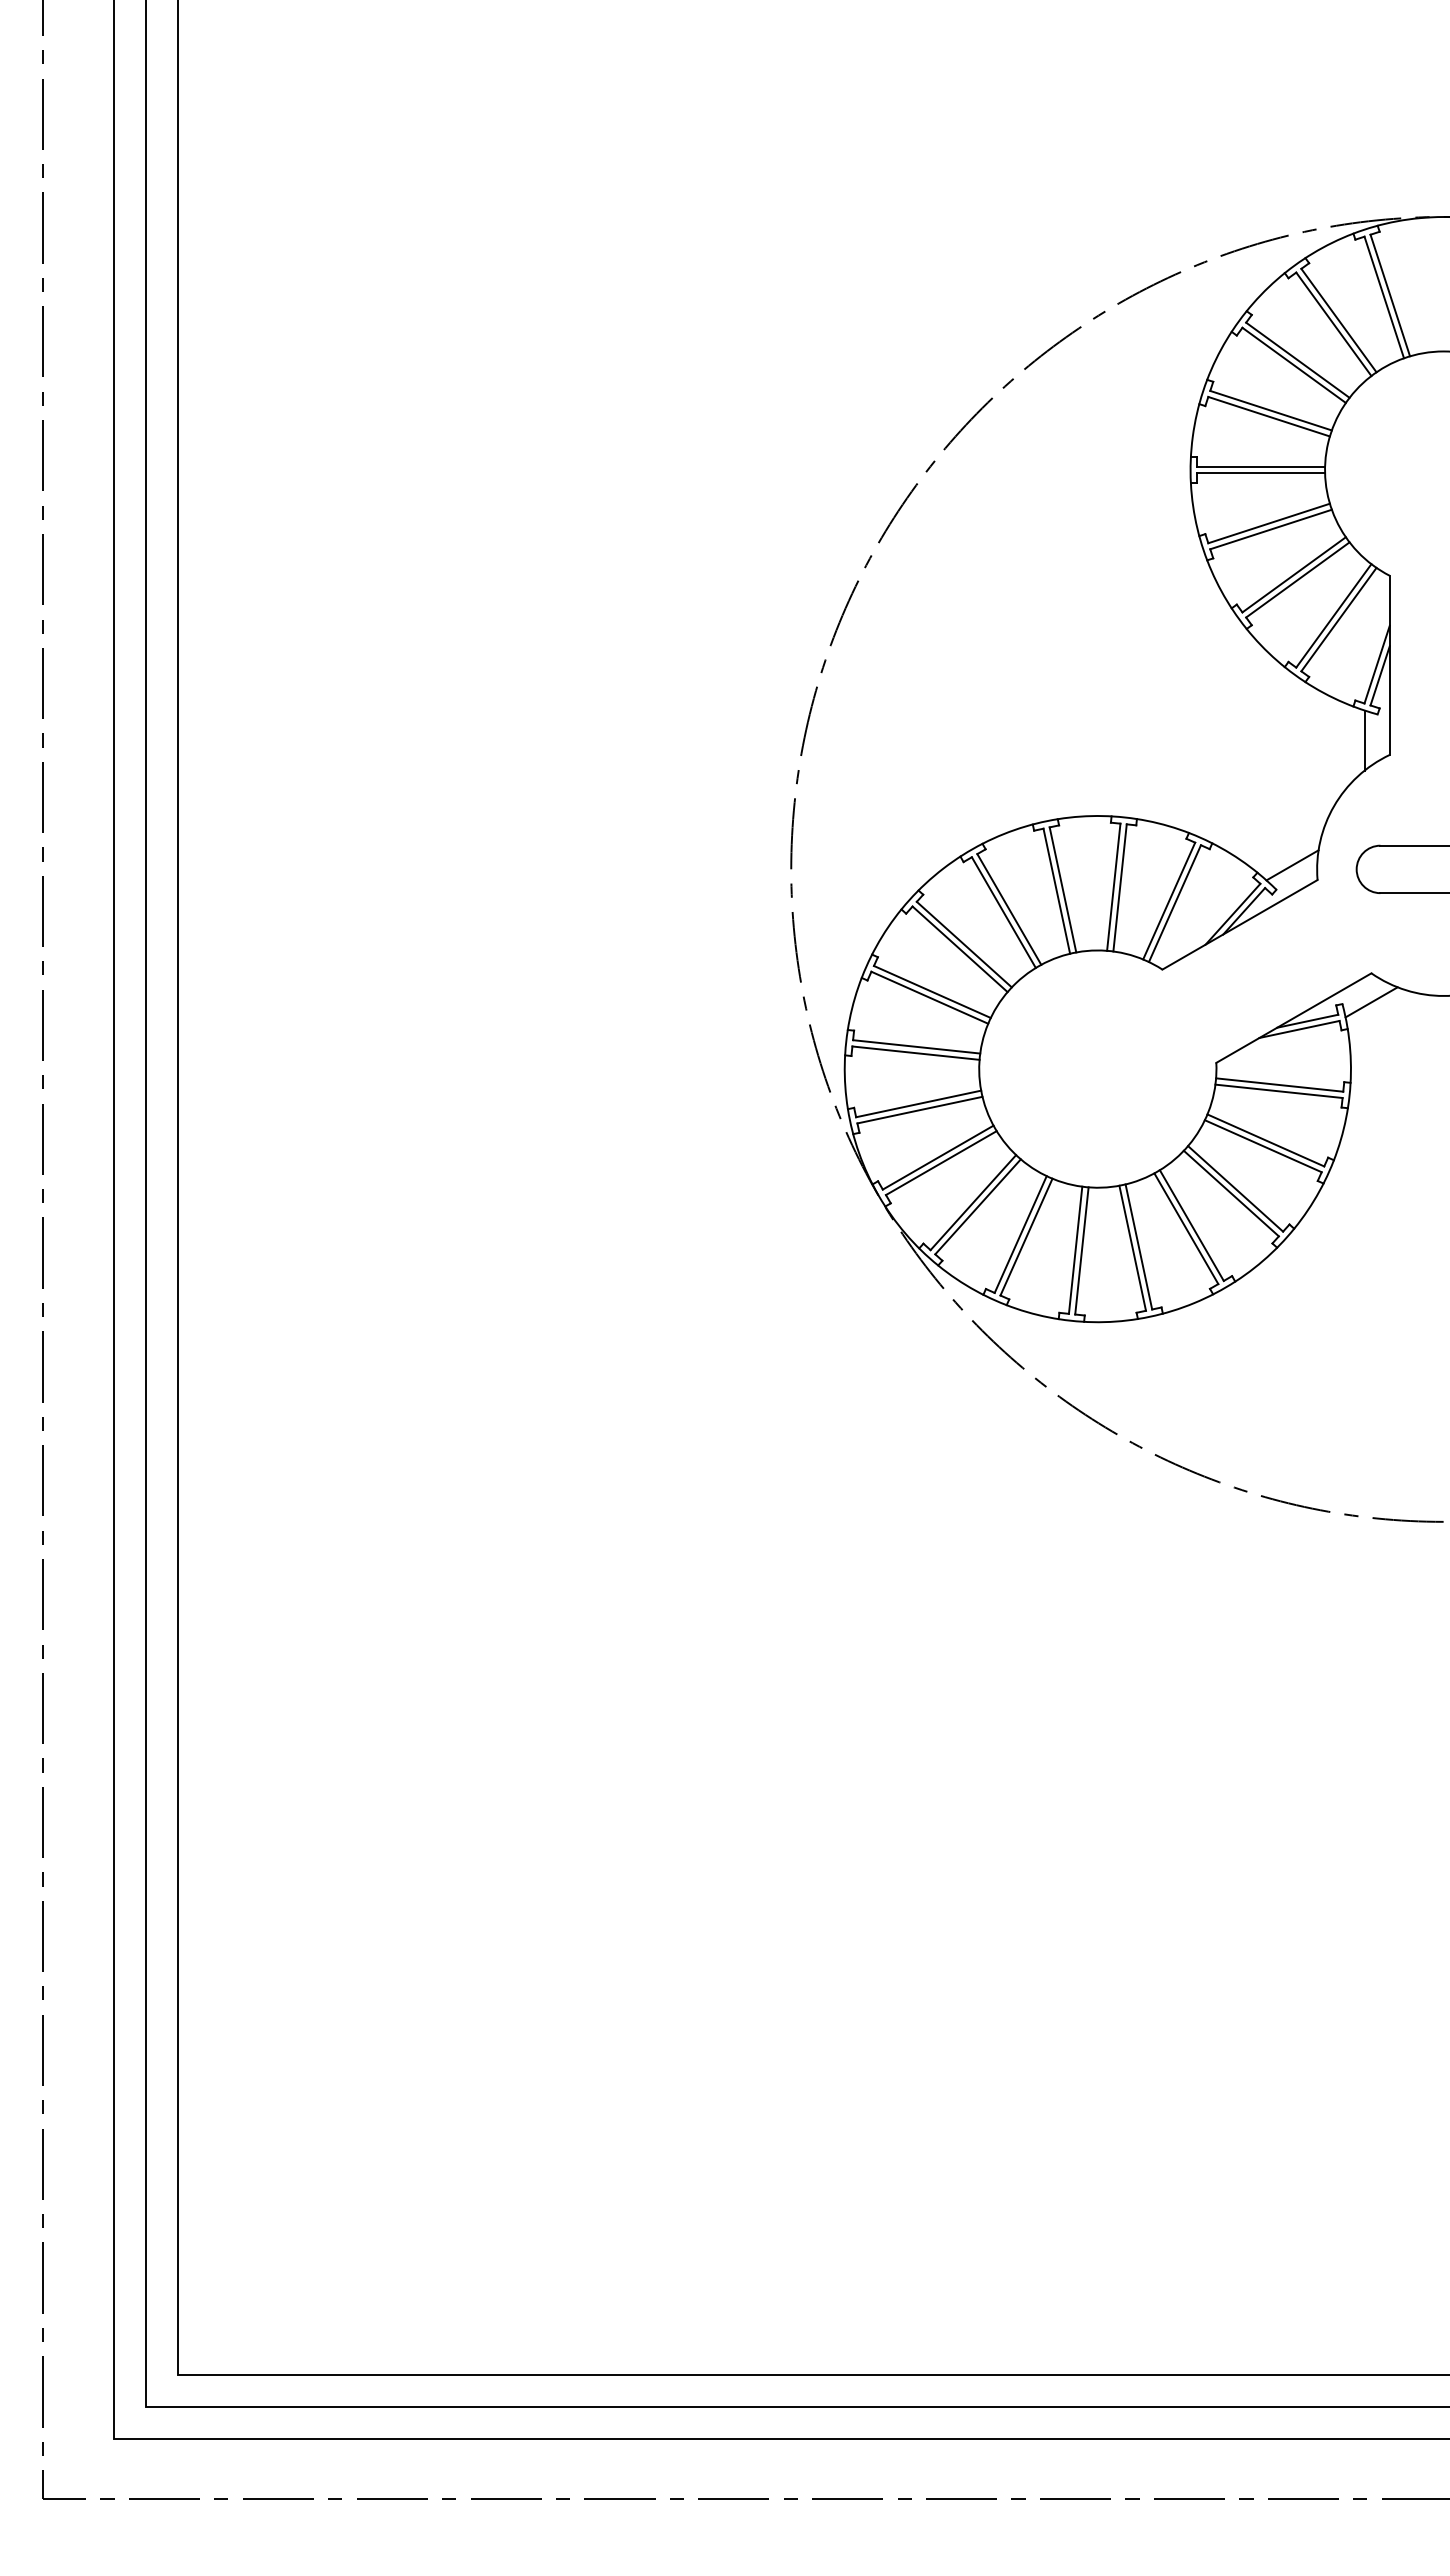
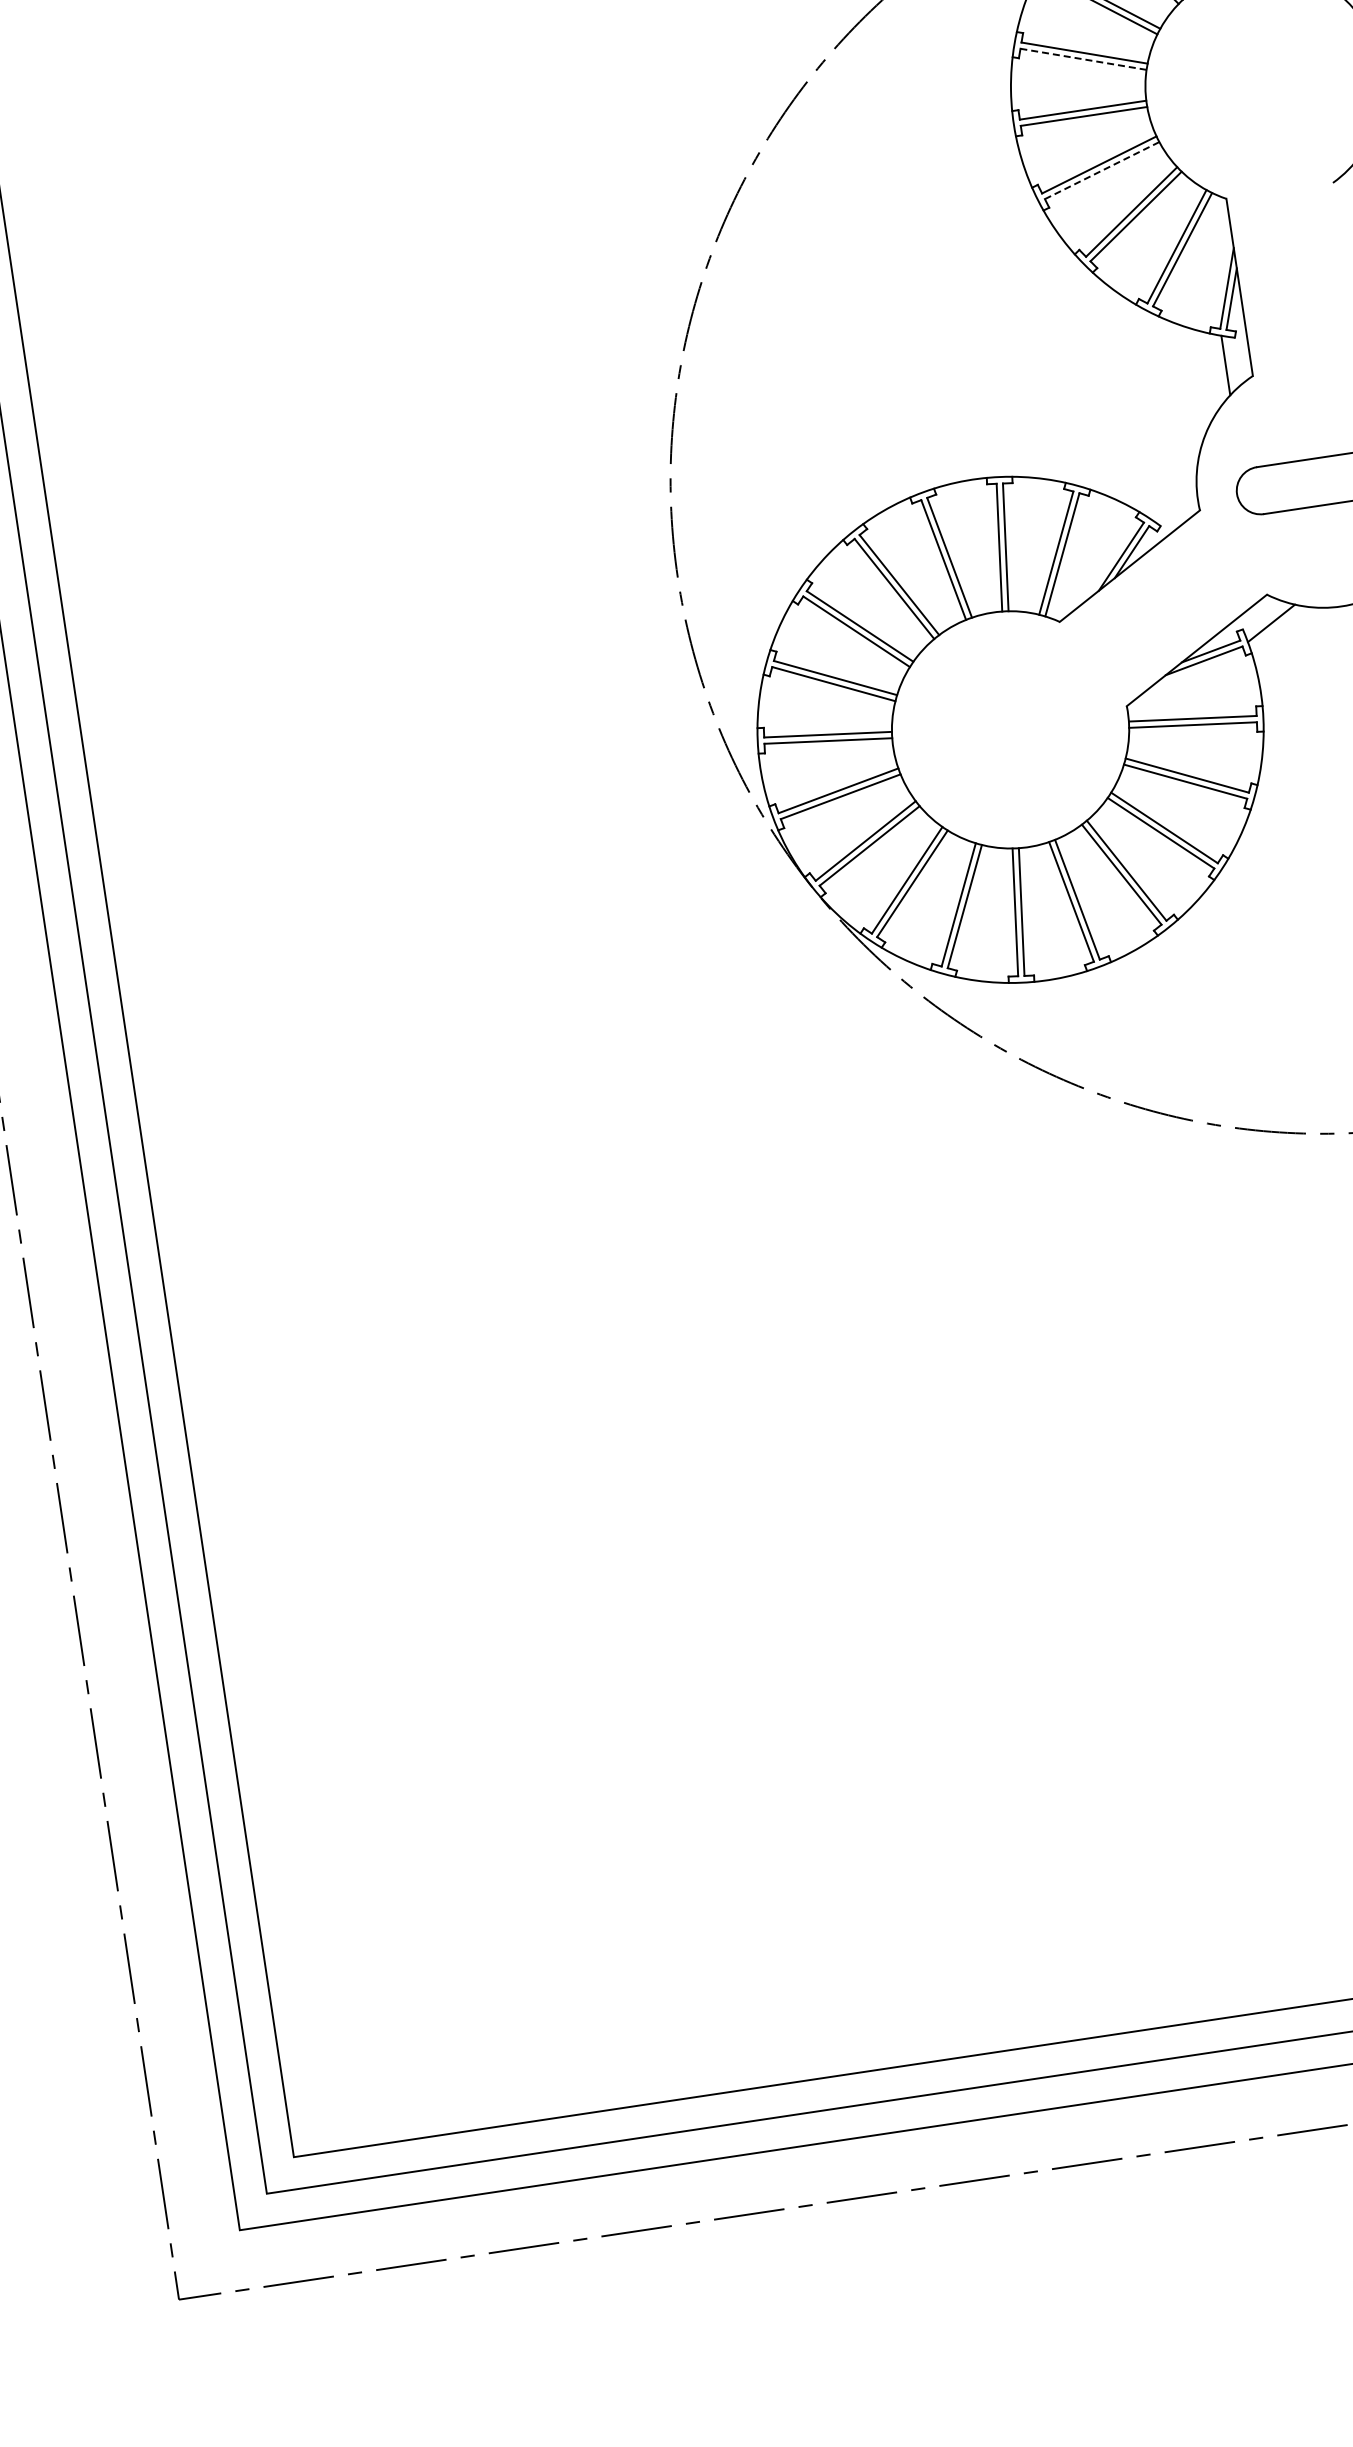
line: (1269, 416) -> (1083, 59), solid -> dashed
line: (1271, 529) -> (1102, 170), solid -> dashed
line: (1292, 865) -> (1172, 499), removed

